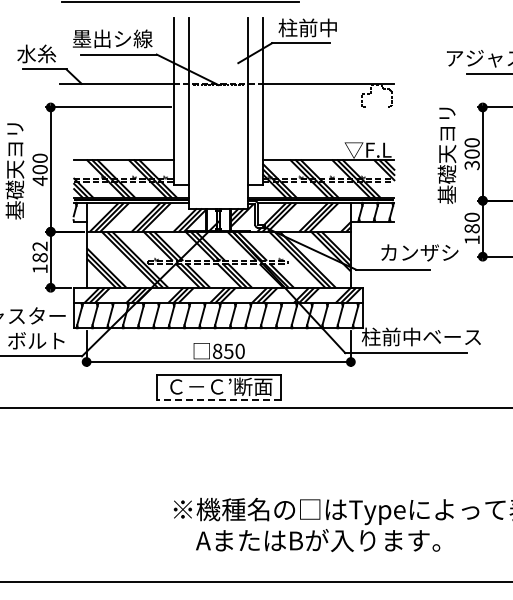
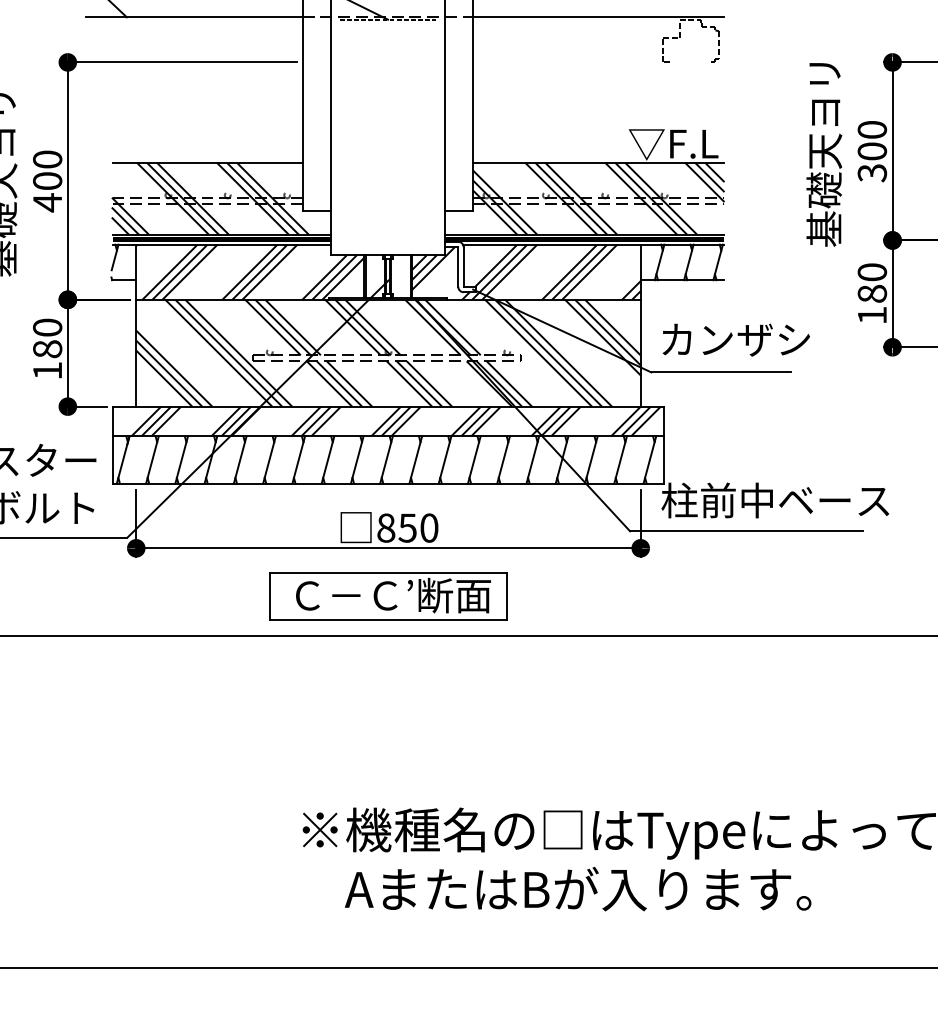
text: (39, 246) -> (46, 327), 182 -> 180
text: (419, 252) -> (735, 339), moved
line: (218, 399) -> (388, 619), dashed -> solid

